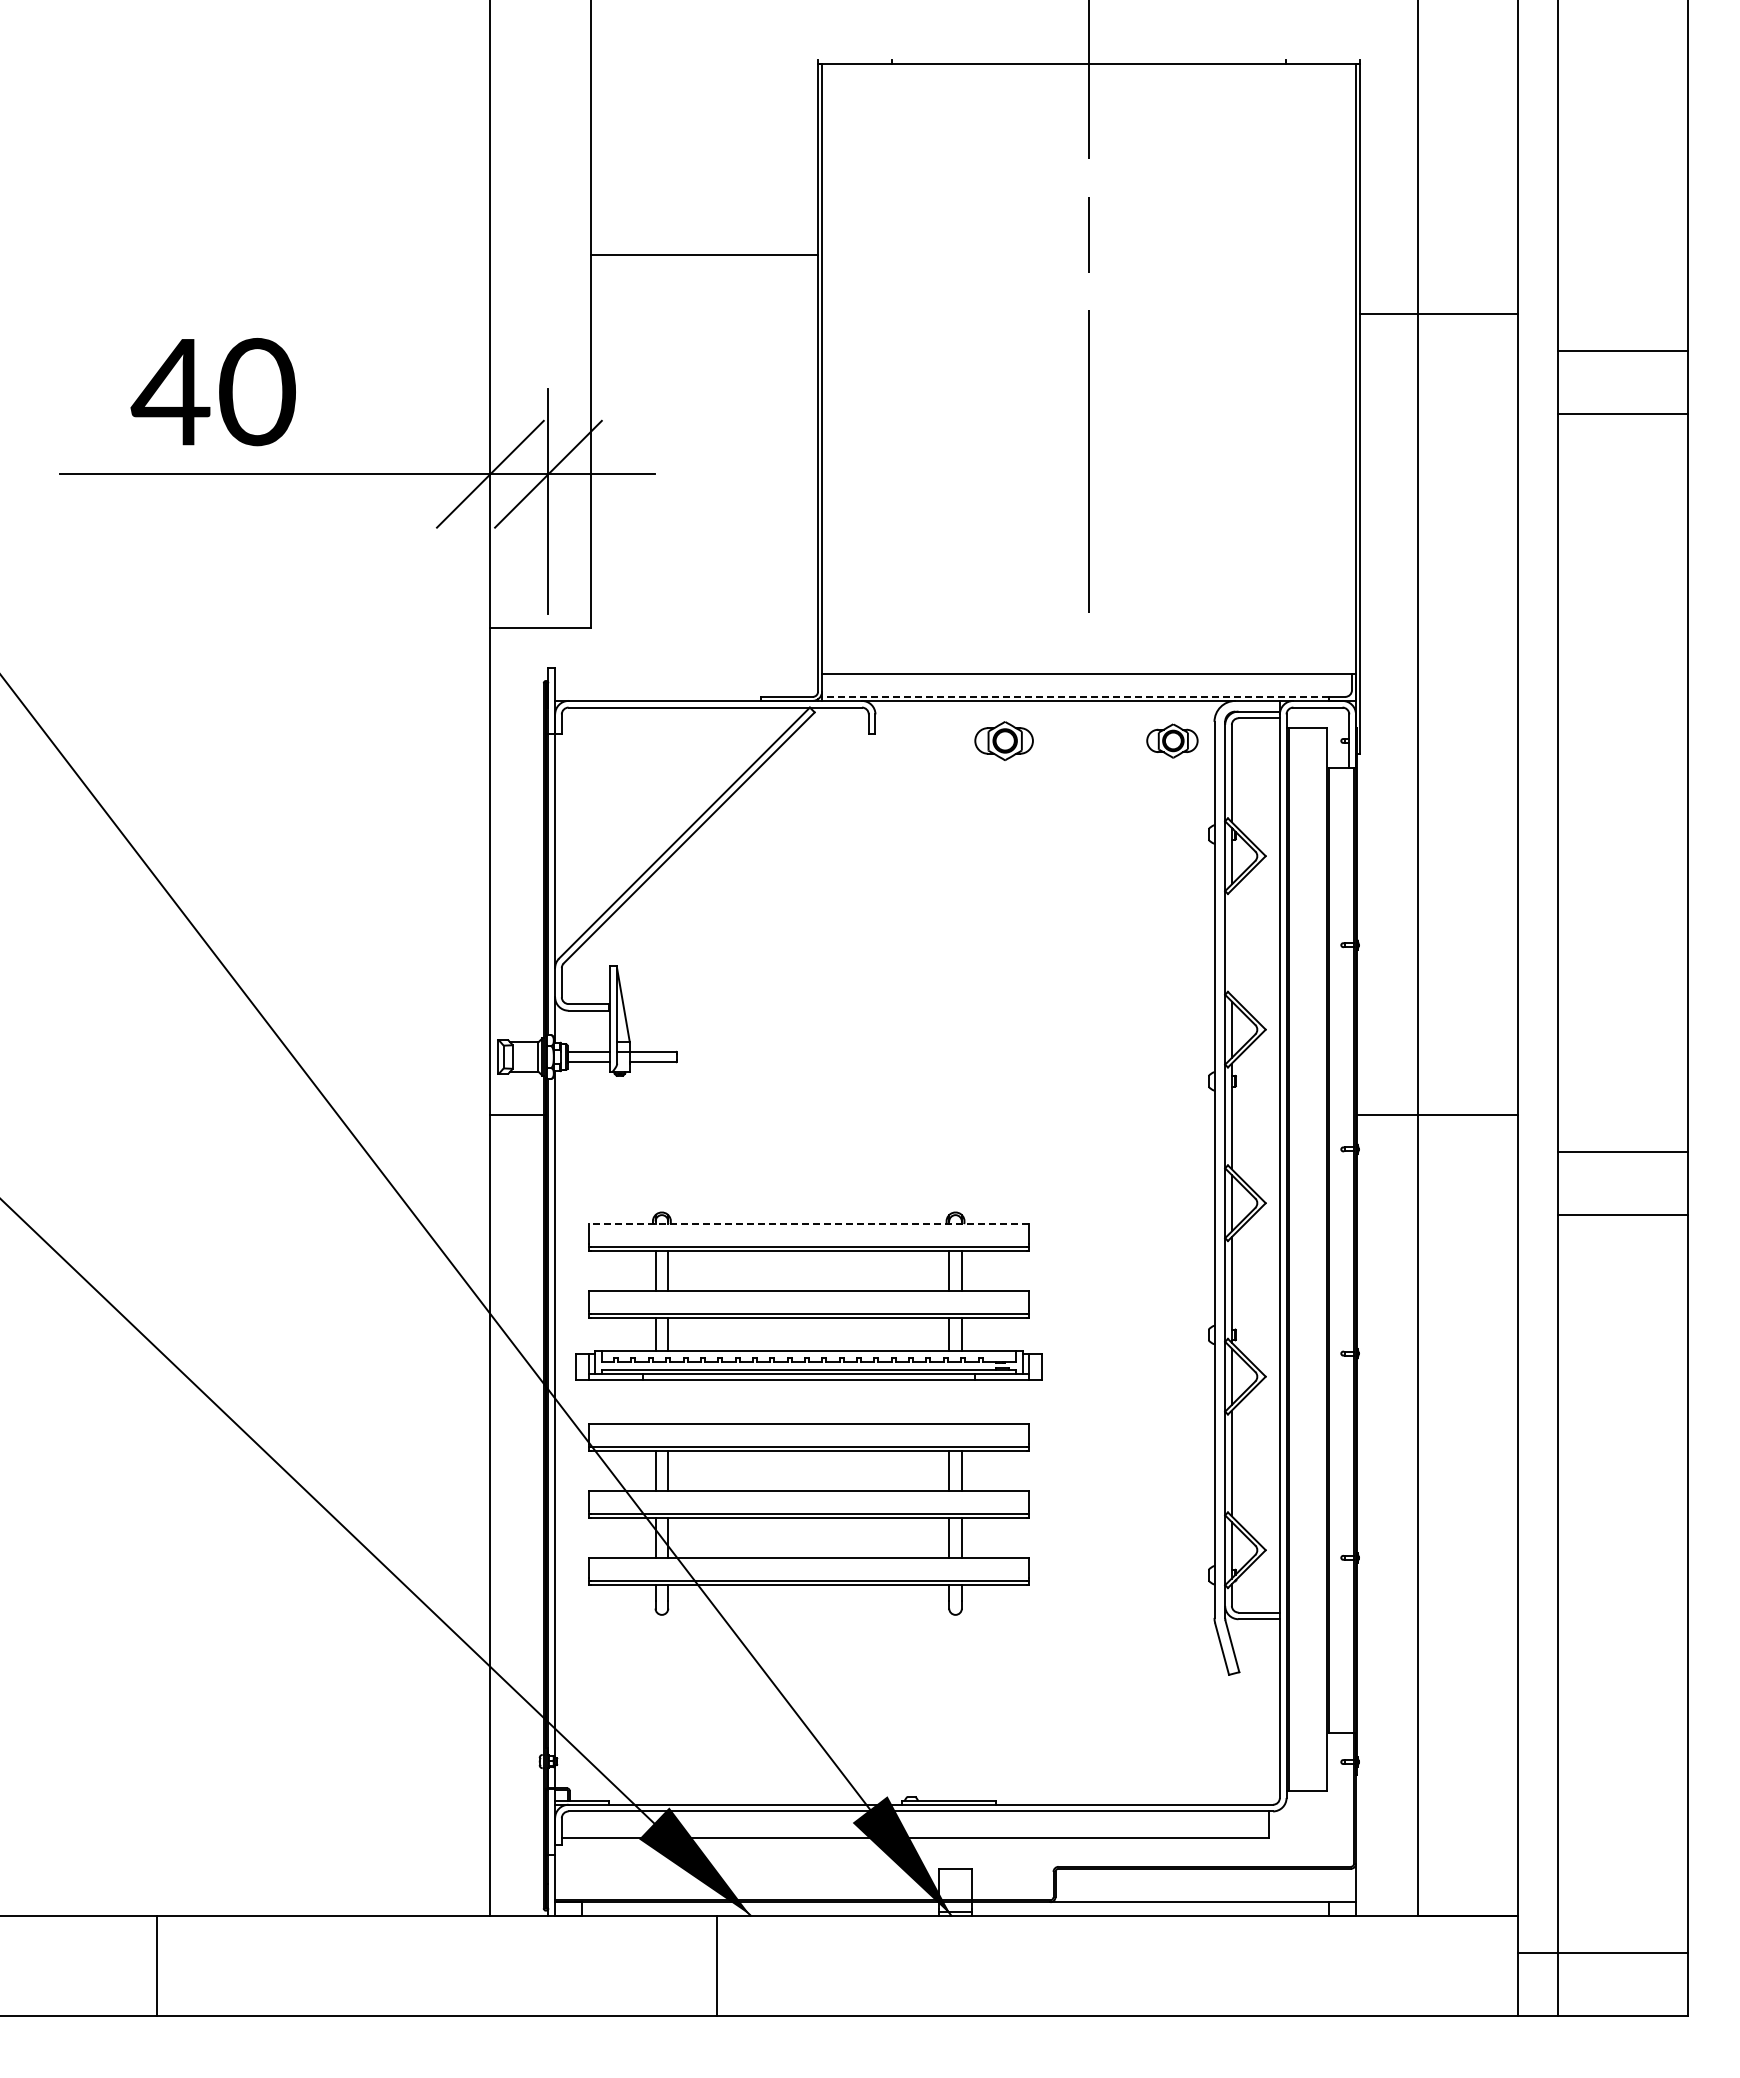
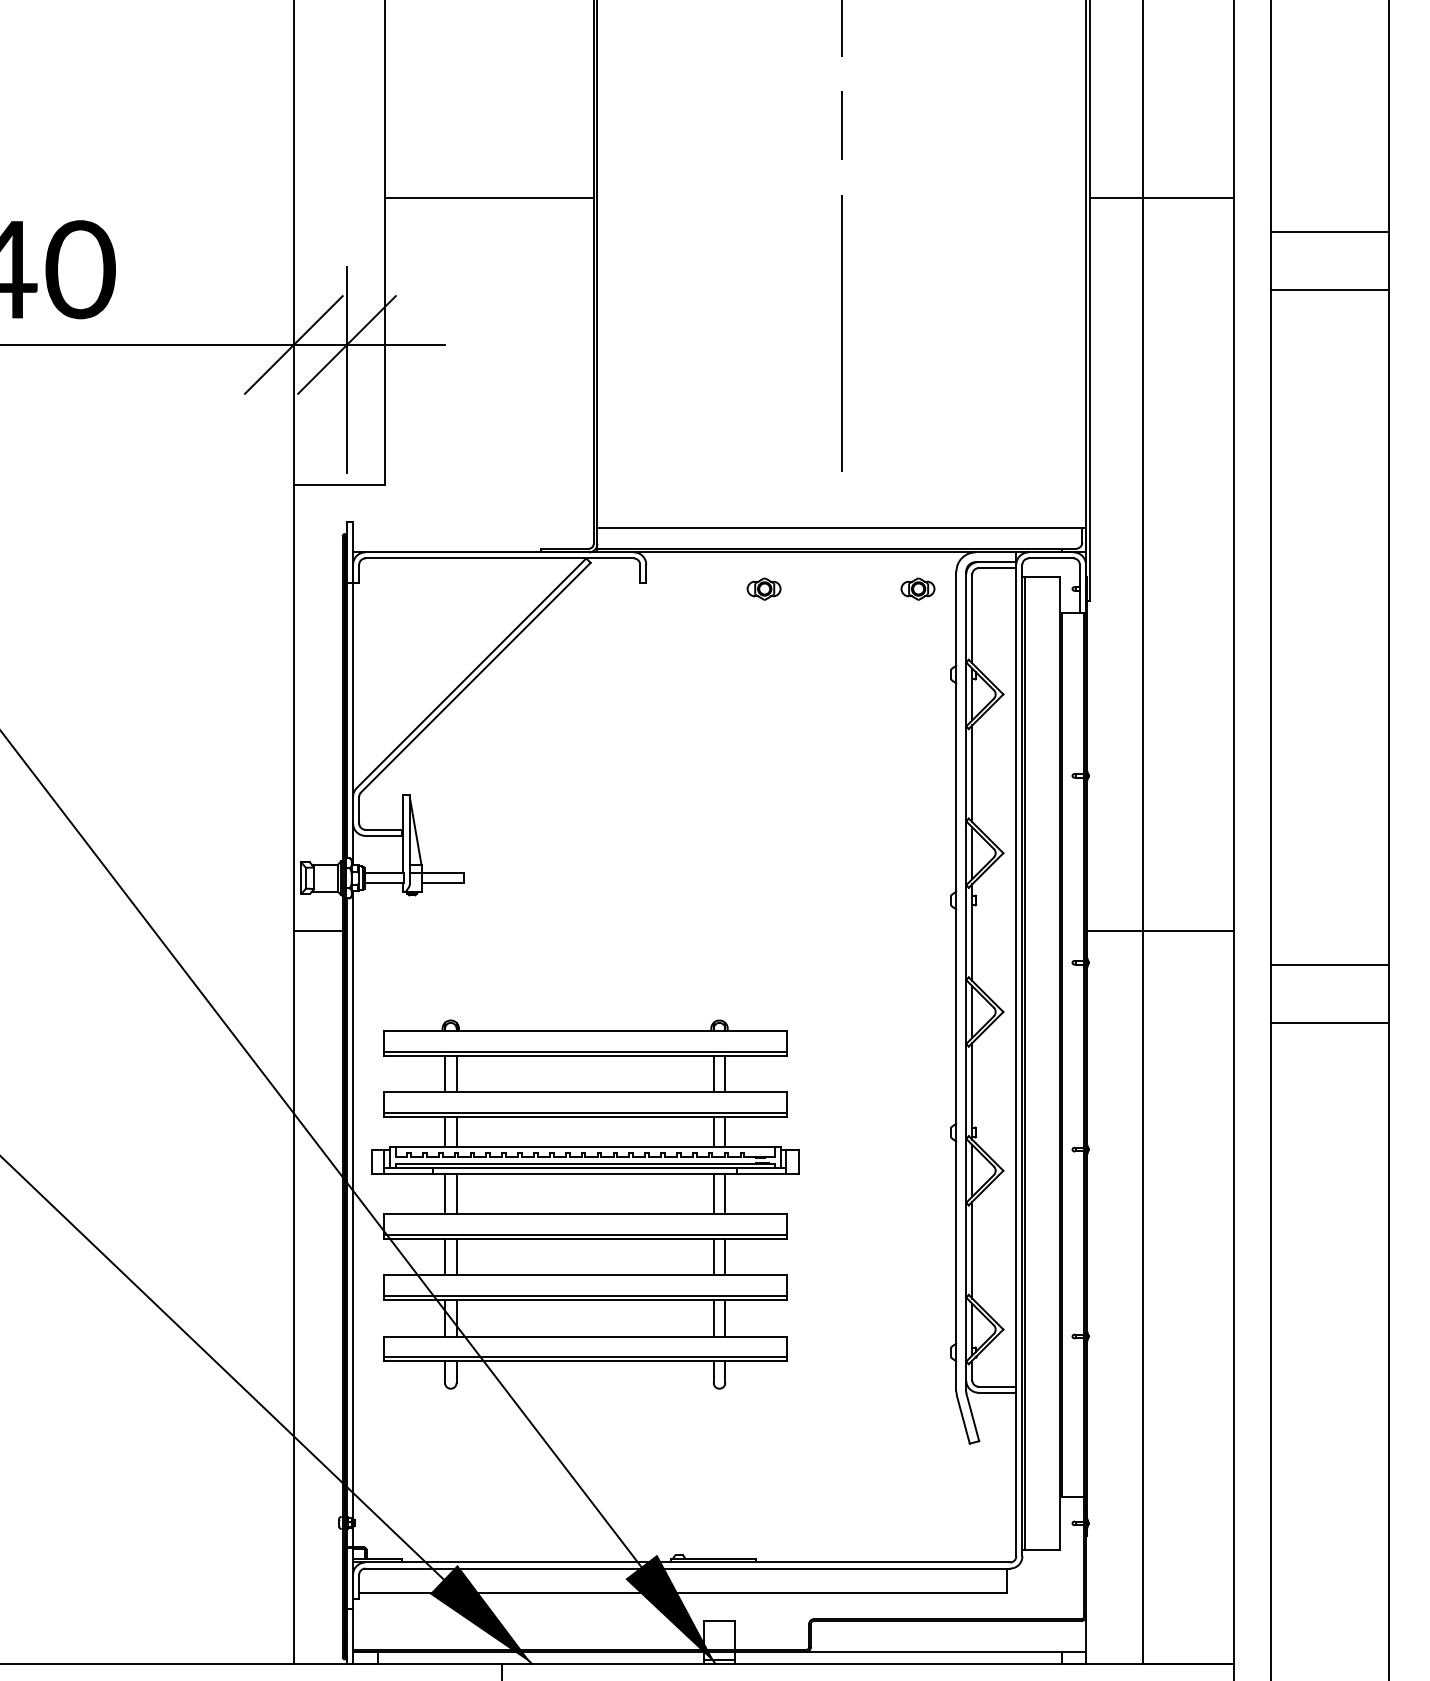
line: (704, 254) -> (489, 197), moved
line: (1075, 696) -> (829, 548), dashed -> solid
part: (1004, 740) -> (764, 588), size x0.62
part: (1172, 740) -> (918, 588), size x0.71
line: (1231, 942) -> (972, 773), added
line: (808, 1224) -> (584, 1031), dashed -> solid
line: (655, 1402) -> (444, 1194), added
line: (668, 1402) -> (456, 1194), added
line: (949, 1402) -> (713, 1194), added
line: (961, 1402) -> (724, 1194), added

